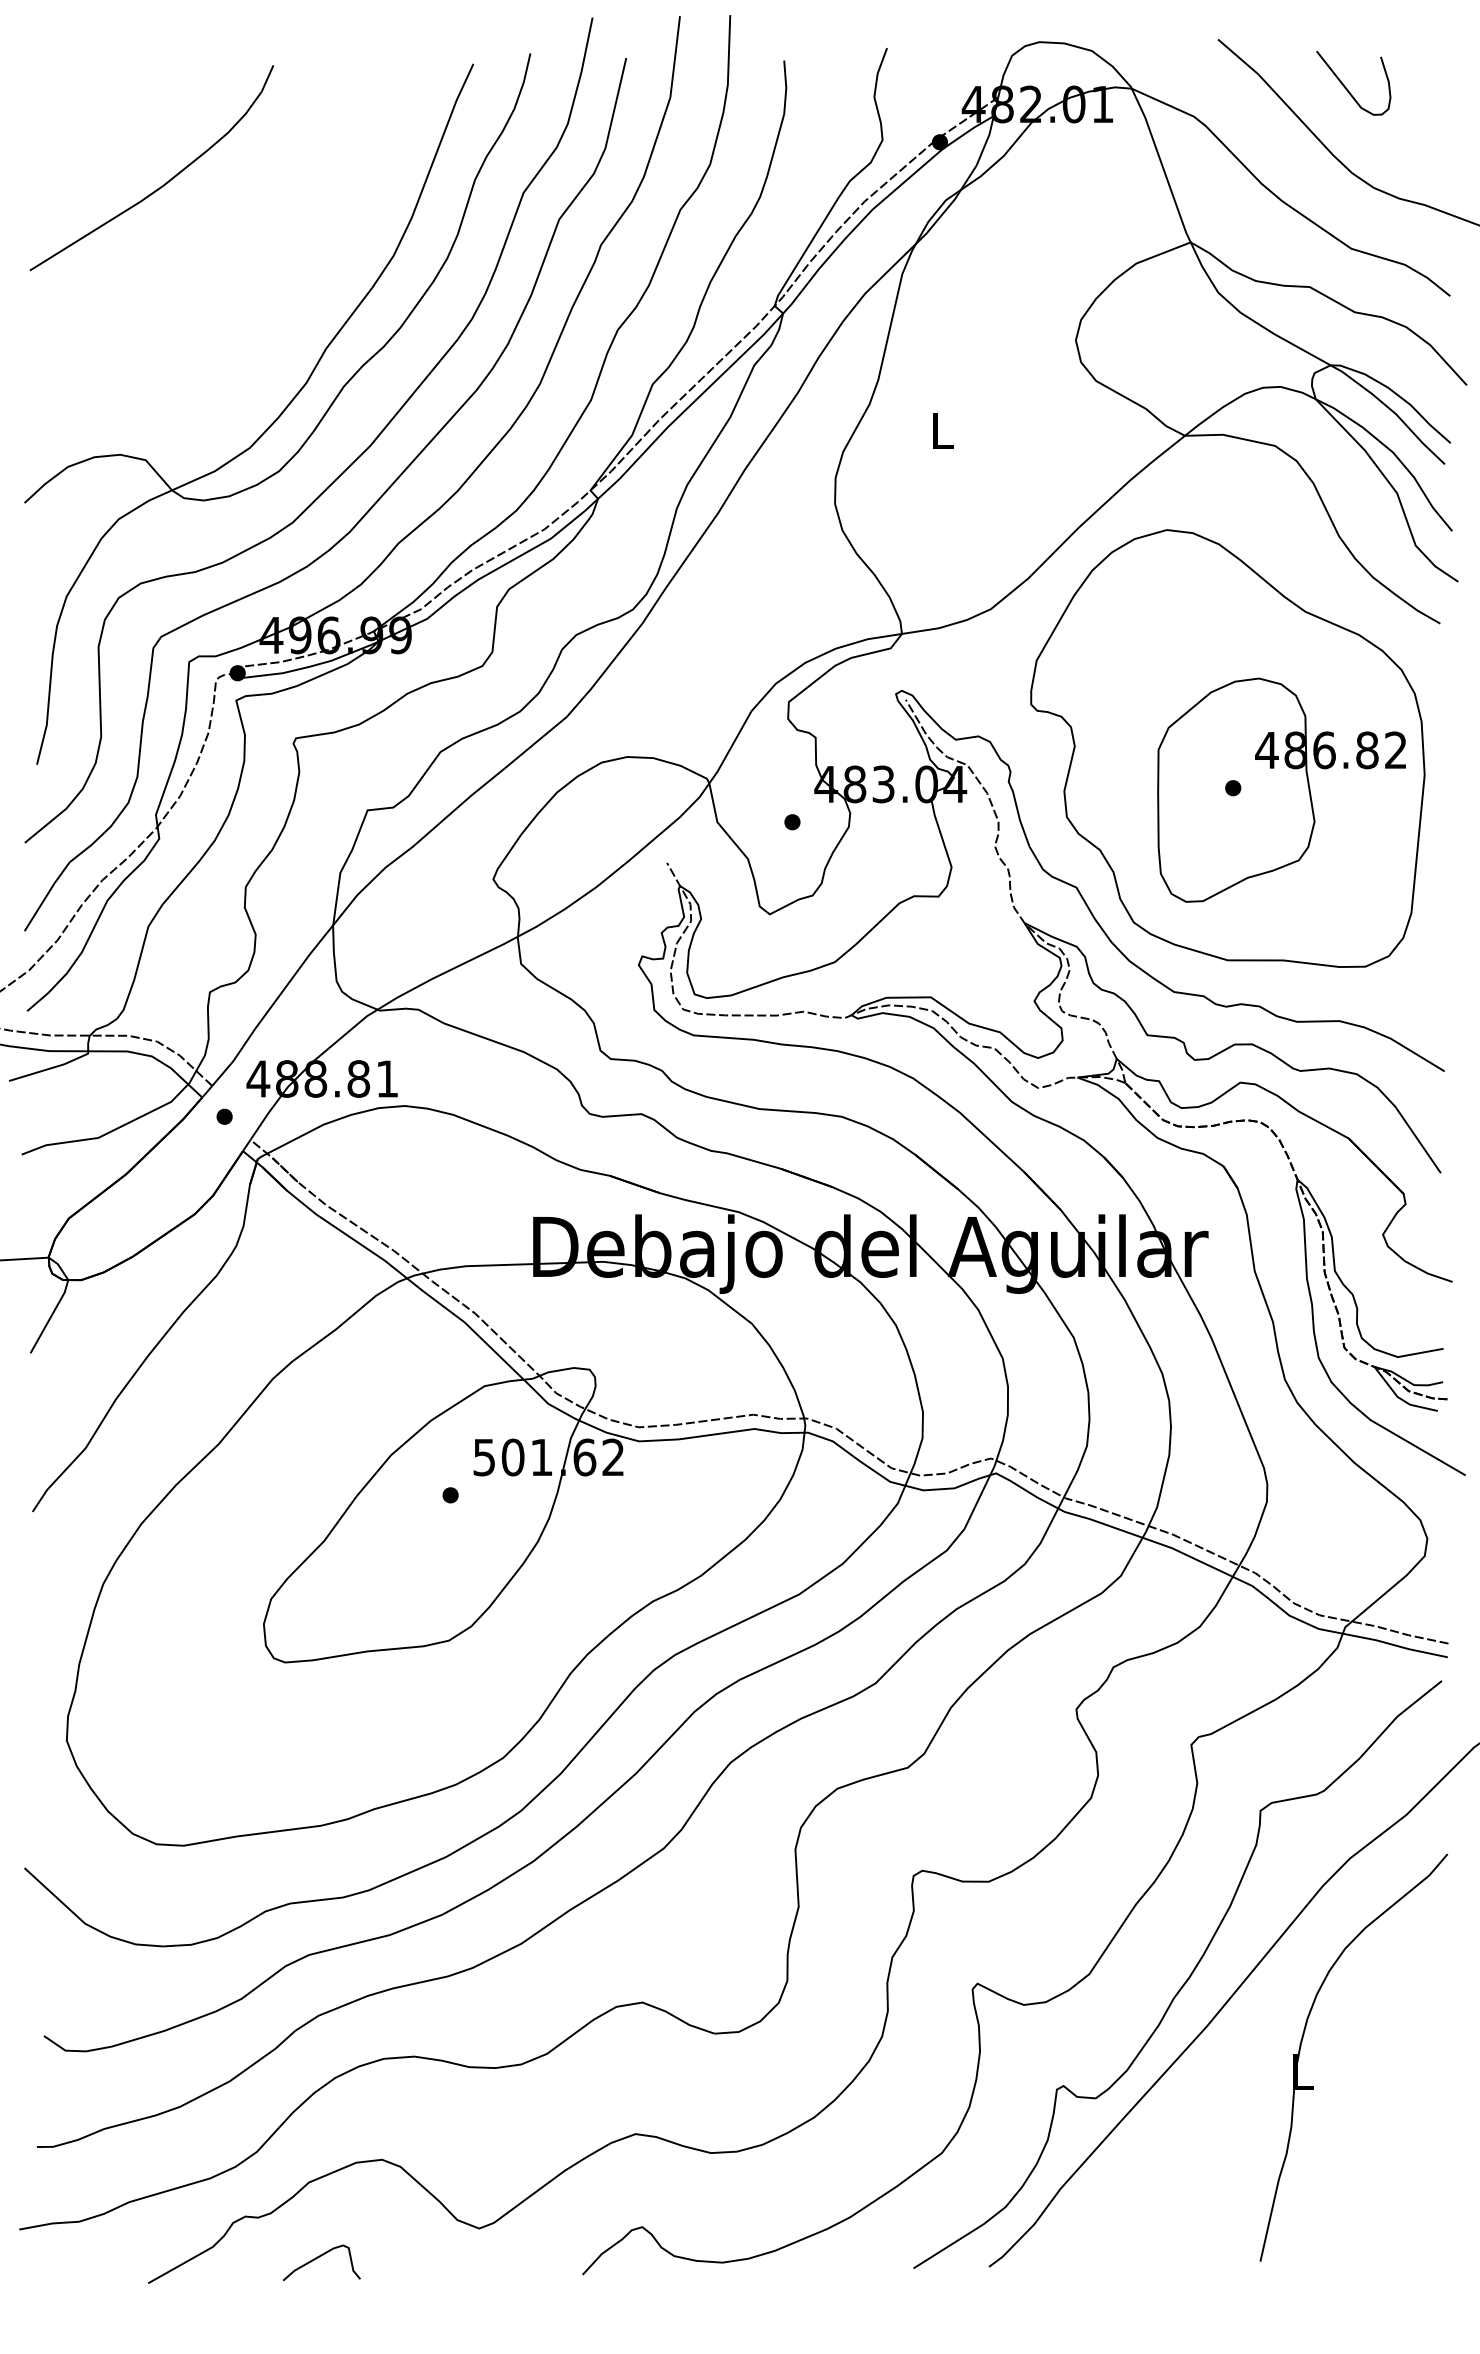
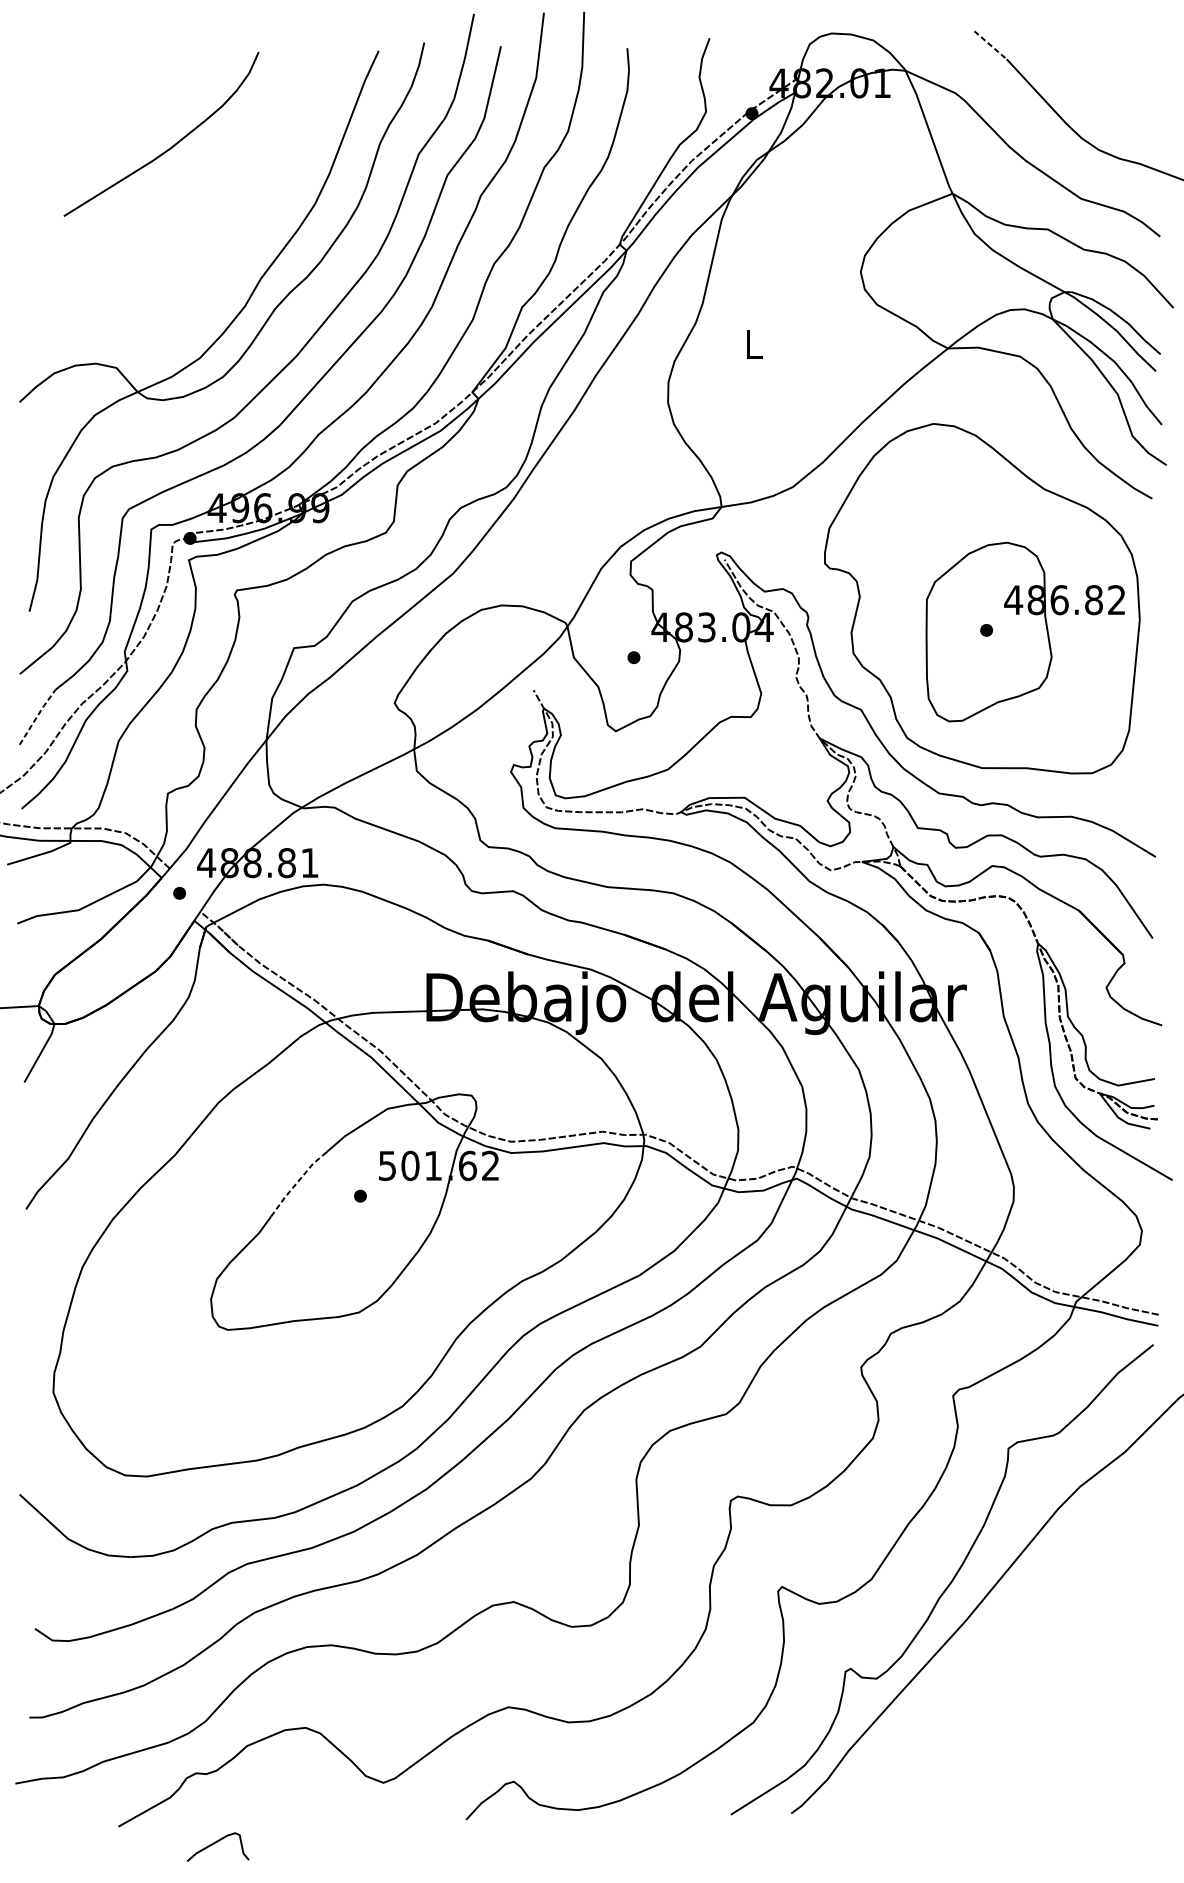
line: (1238, 56) -> (990, 44), solid -> dashed
curve: (1347, 88) -> (1078, 70), removed
part: (165, 182) -> (172, 145), moved
line: (47, 895) -> (37, 716), solid -> dashed
line: (369, 1480) -> (295, 1184), solid -> dashed
part: (1313, 2086) -> (1050, 1669), removed
curve: (318, 2258) -> (215, 1843), moved

